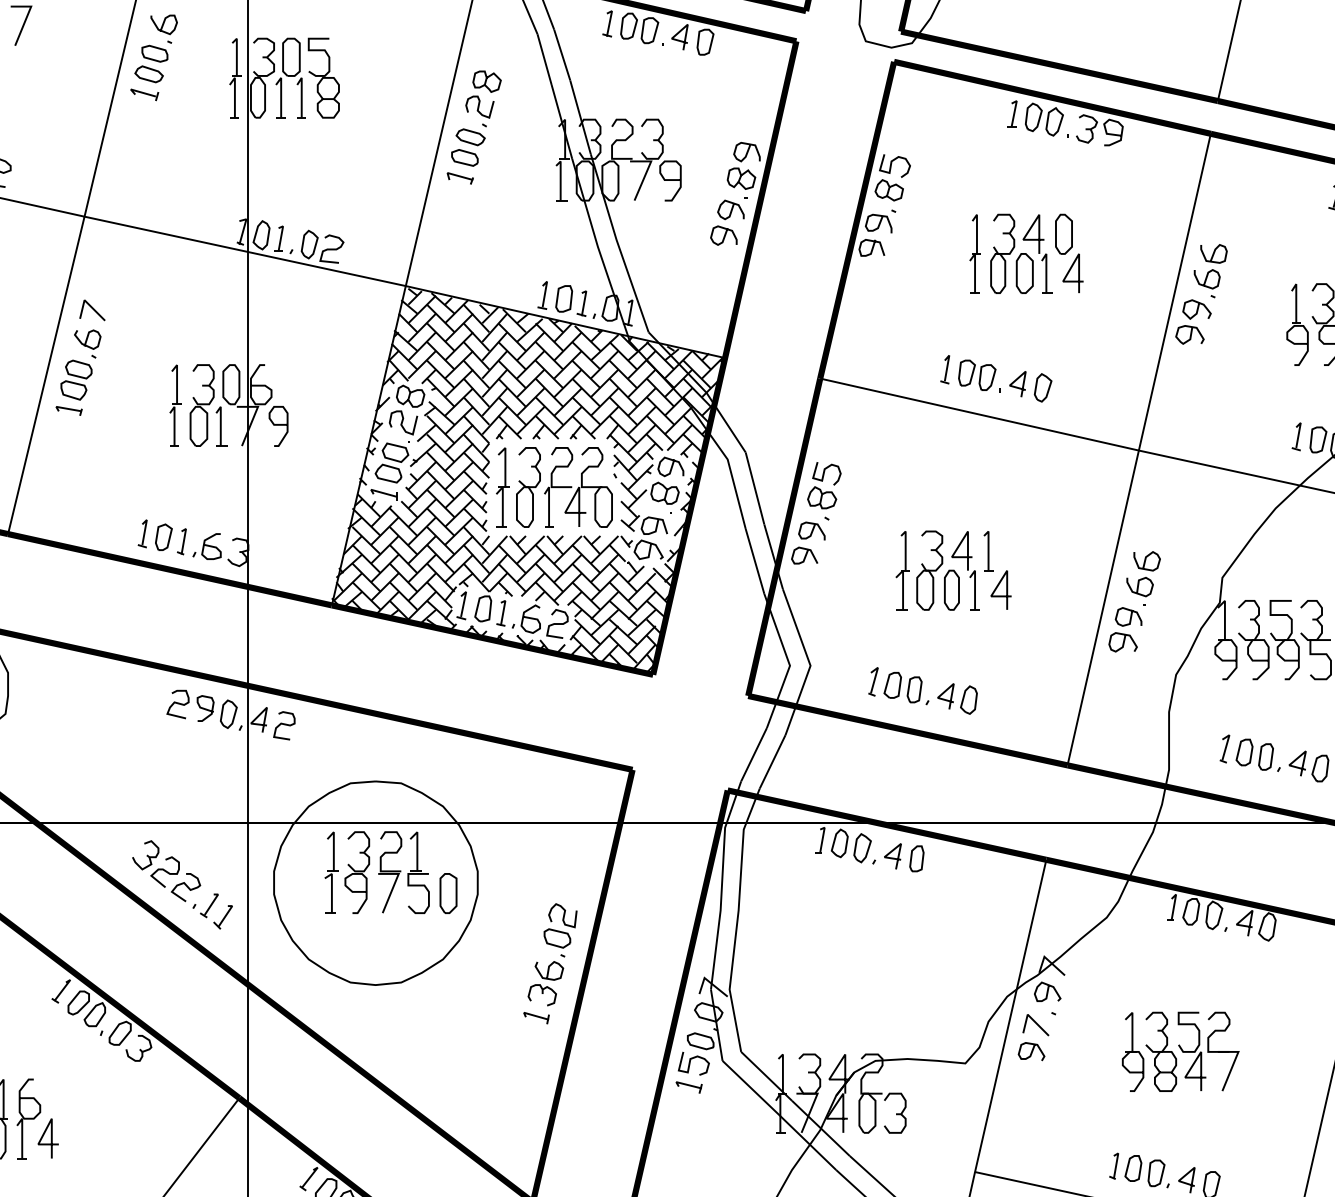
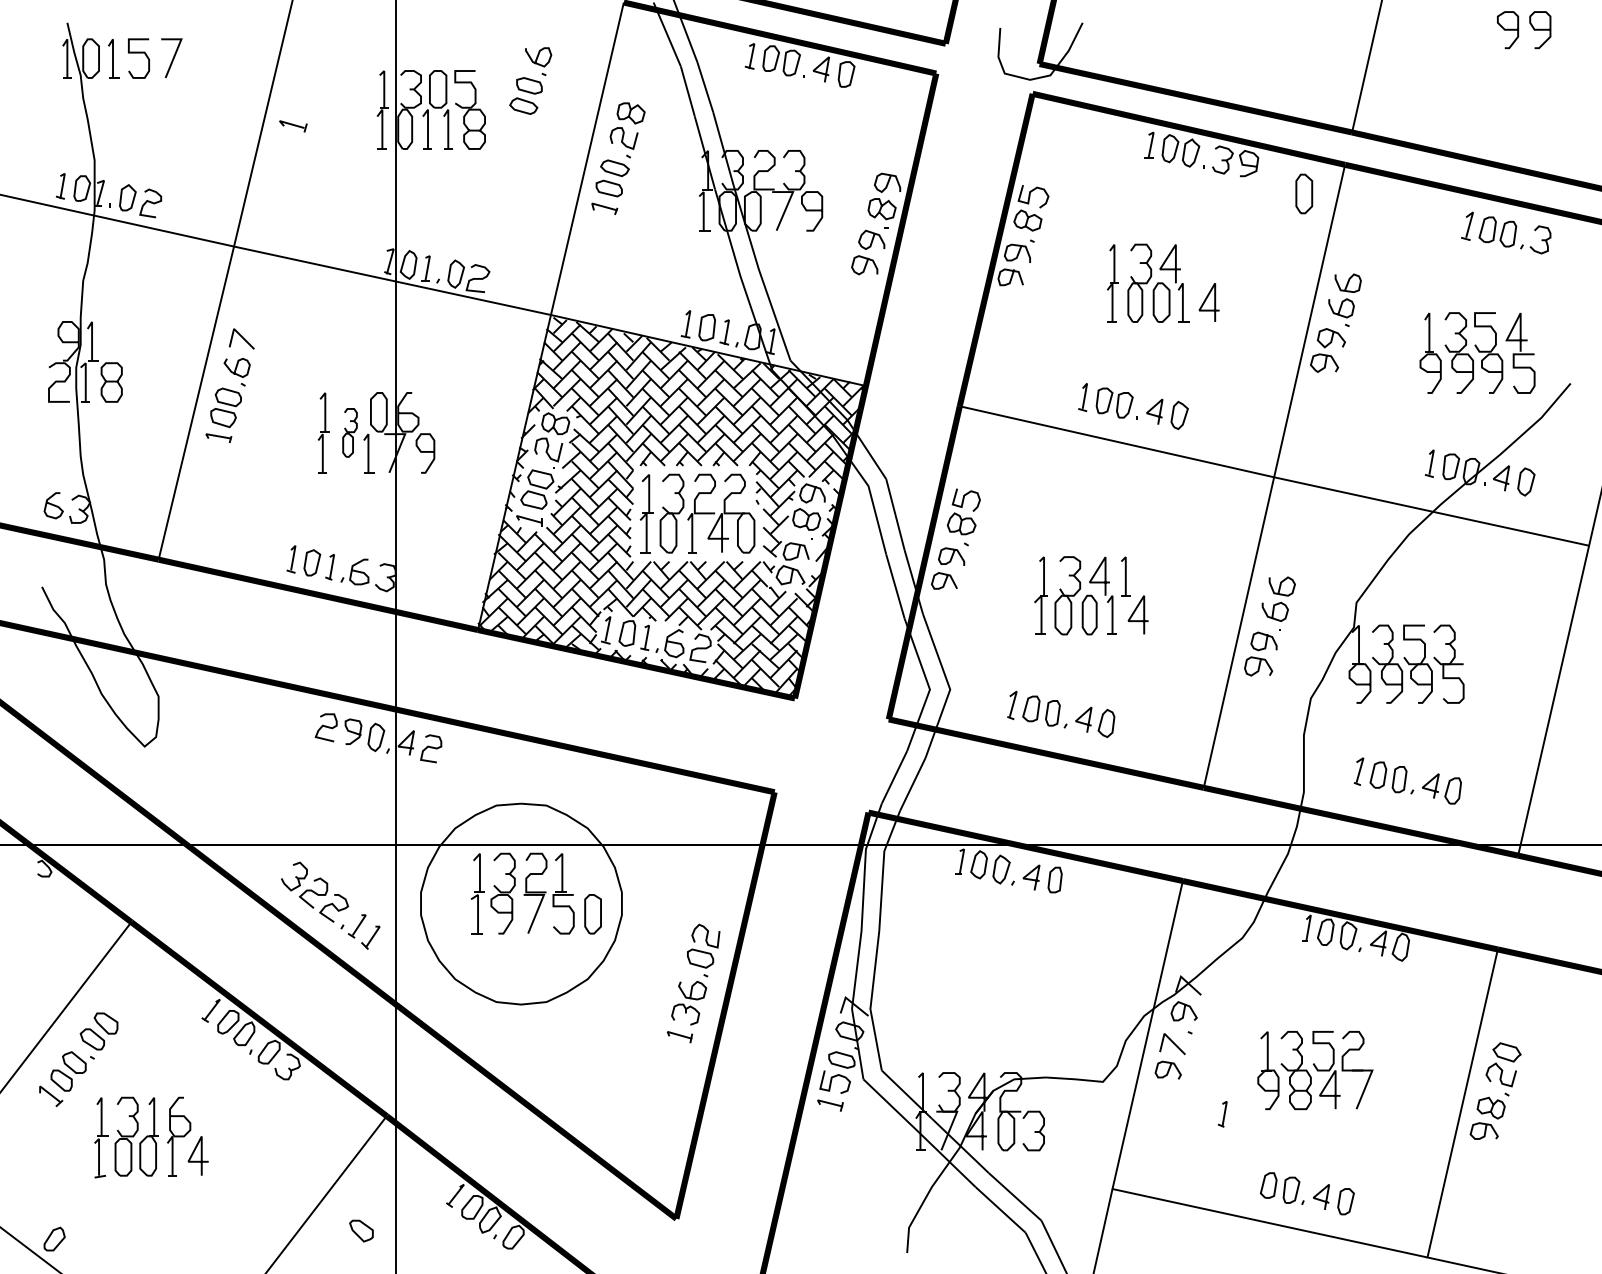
part: (155, 48) -> (530, 80), moved
part: (1064, 233) -> (1304, 193), moved
part: (201, 405) -> (349, 432), size x0.6
part: (1113, 1166) -> (1222, 1114), moved

